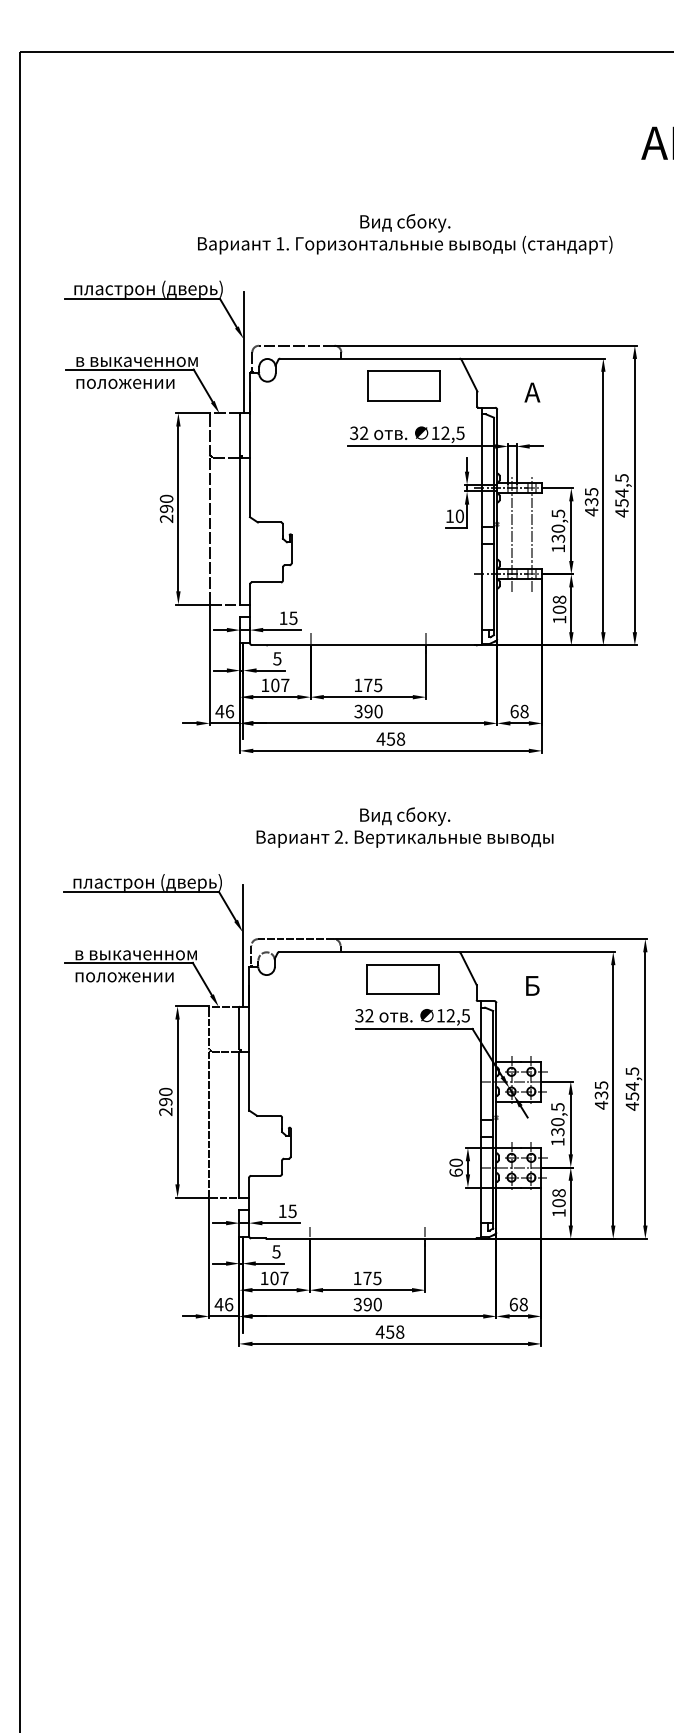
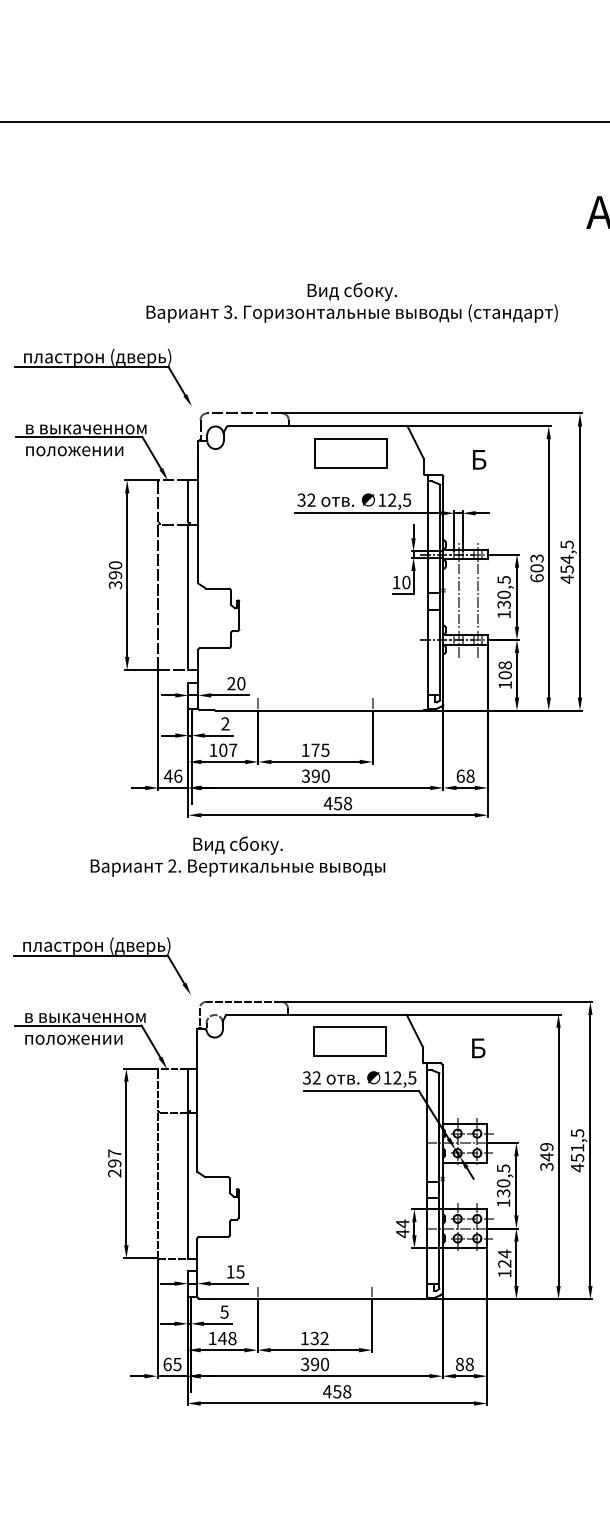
text: (280, 243) -> (228, 311), 1. -> 3.
line: (243, 352) -> (191, 420), removed
text: (532, 392) -> (478, 459), А -> Б
text: (591, 502) -> (536, 568), 435 -> 603
text: (166, 518) -> (115, 584), 290 -> 390
text: (288, 617) -> (236, 682), 15 -> 20
text: (277, 658) -> (225, 723), 5 -> 2
text: (404, 827) -> (237, 856), moved
line: (242, 945) -> (190, 1008), removed
text: (631, 1086) -> (576, 1148), 454,5 -> 451,5
text: (165, 1091) -> (114, 1153), 290 -> 297
text: (601, 1095) -> (546, 1157), 435 -> 349
text: (455, 1167) -> (402, 1228), 60 -> 44
text: (558, 1197) -> (504, 1258), 108 -> 124
text: (279, 1278) -> (227, 1338), 107 -> 148
text: (372, 1278) -> (319, 1338), 175 -> 132
text: (223, 1304) -> (171, 1364), 46 -> 65
text: (513, 1304) -> (459, 1364), 68 -> 88

